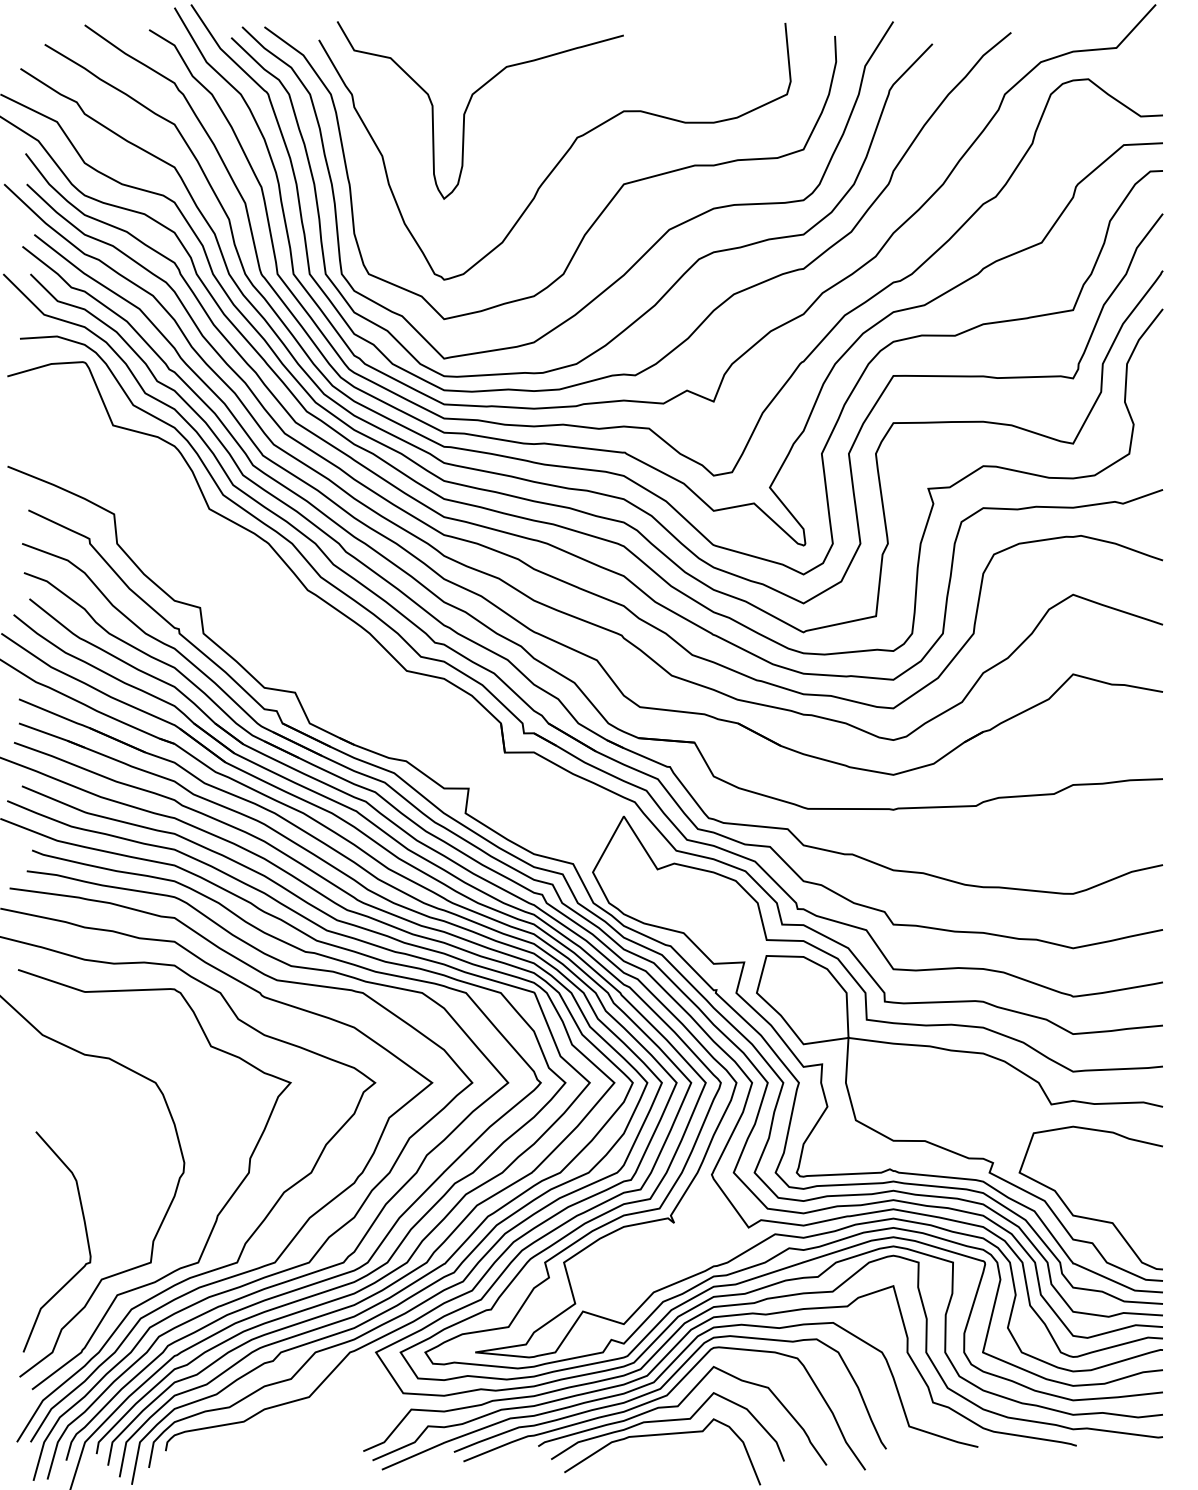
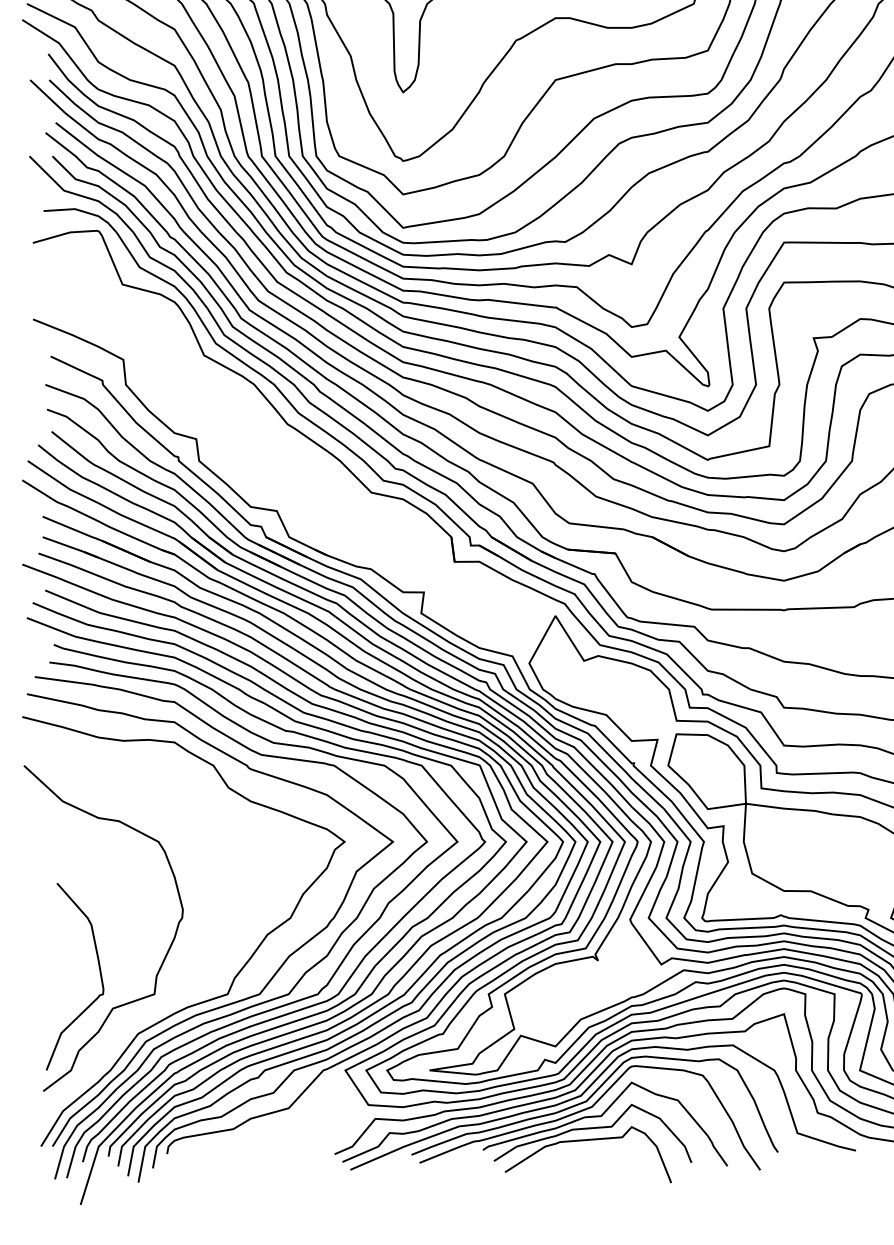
curve: (216, 1215) -> (210, 954), removed

